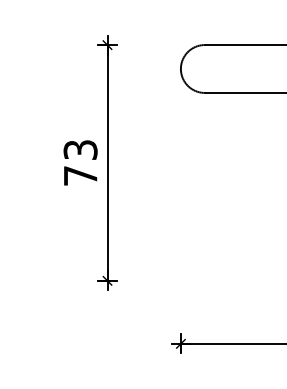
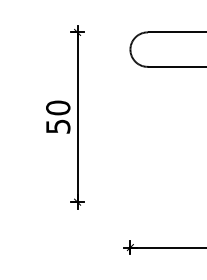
text: (80, 162) -> (58, 116), 73 -> 50

